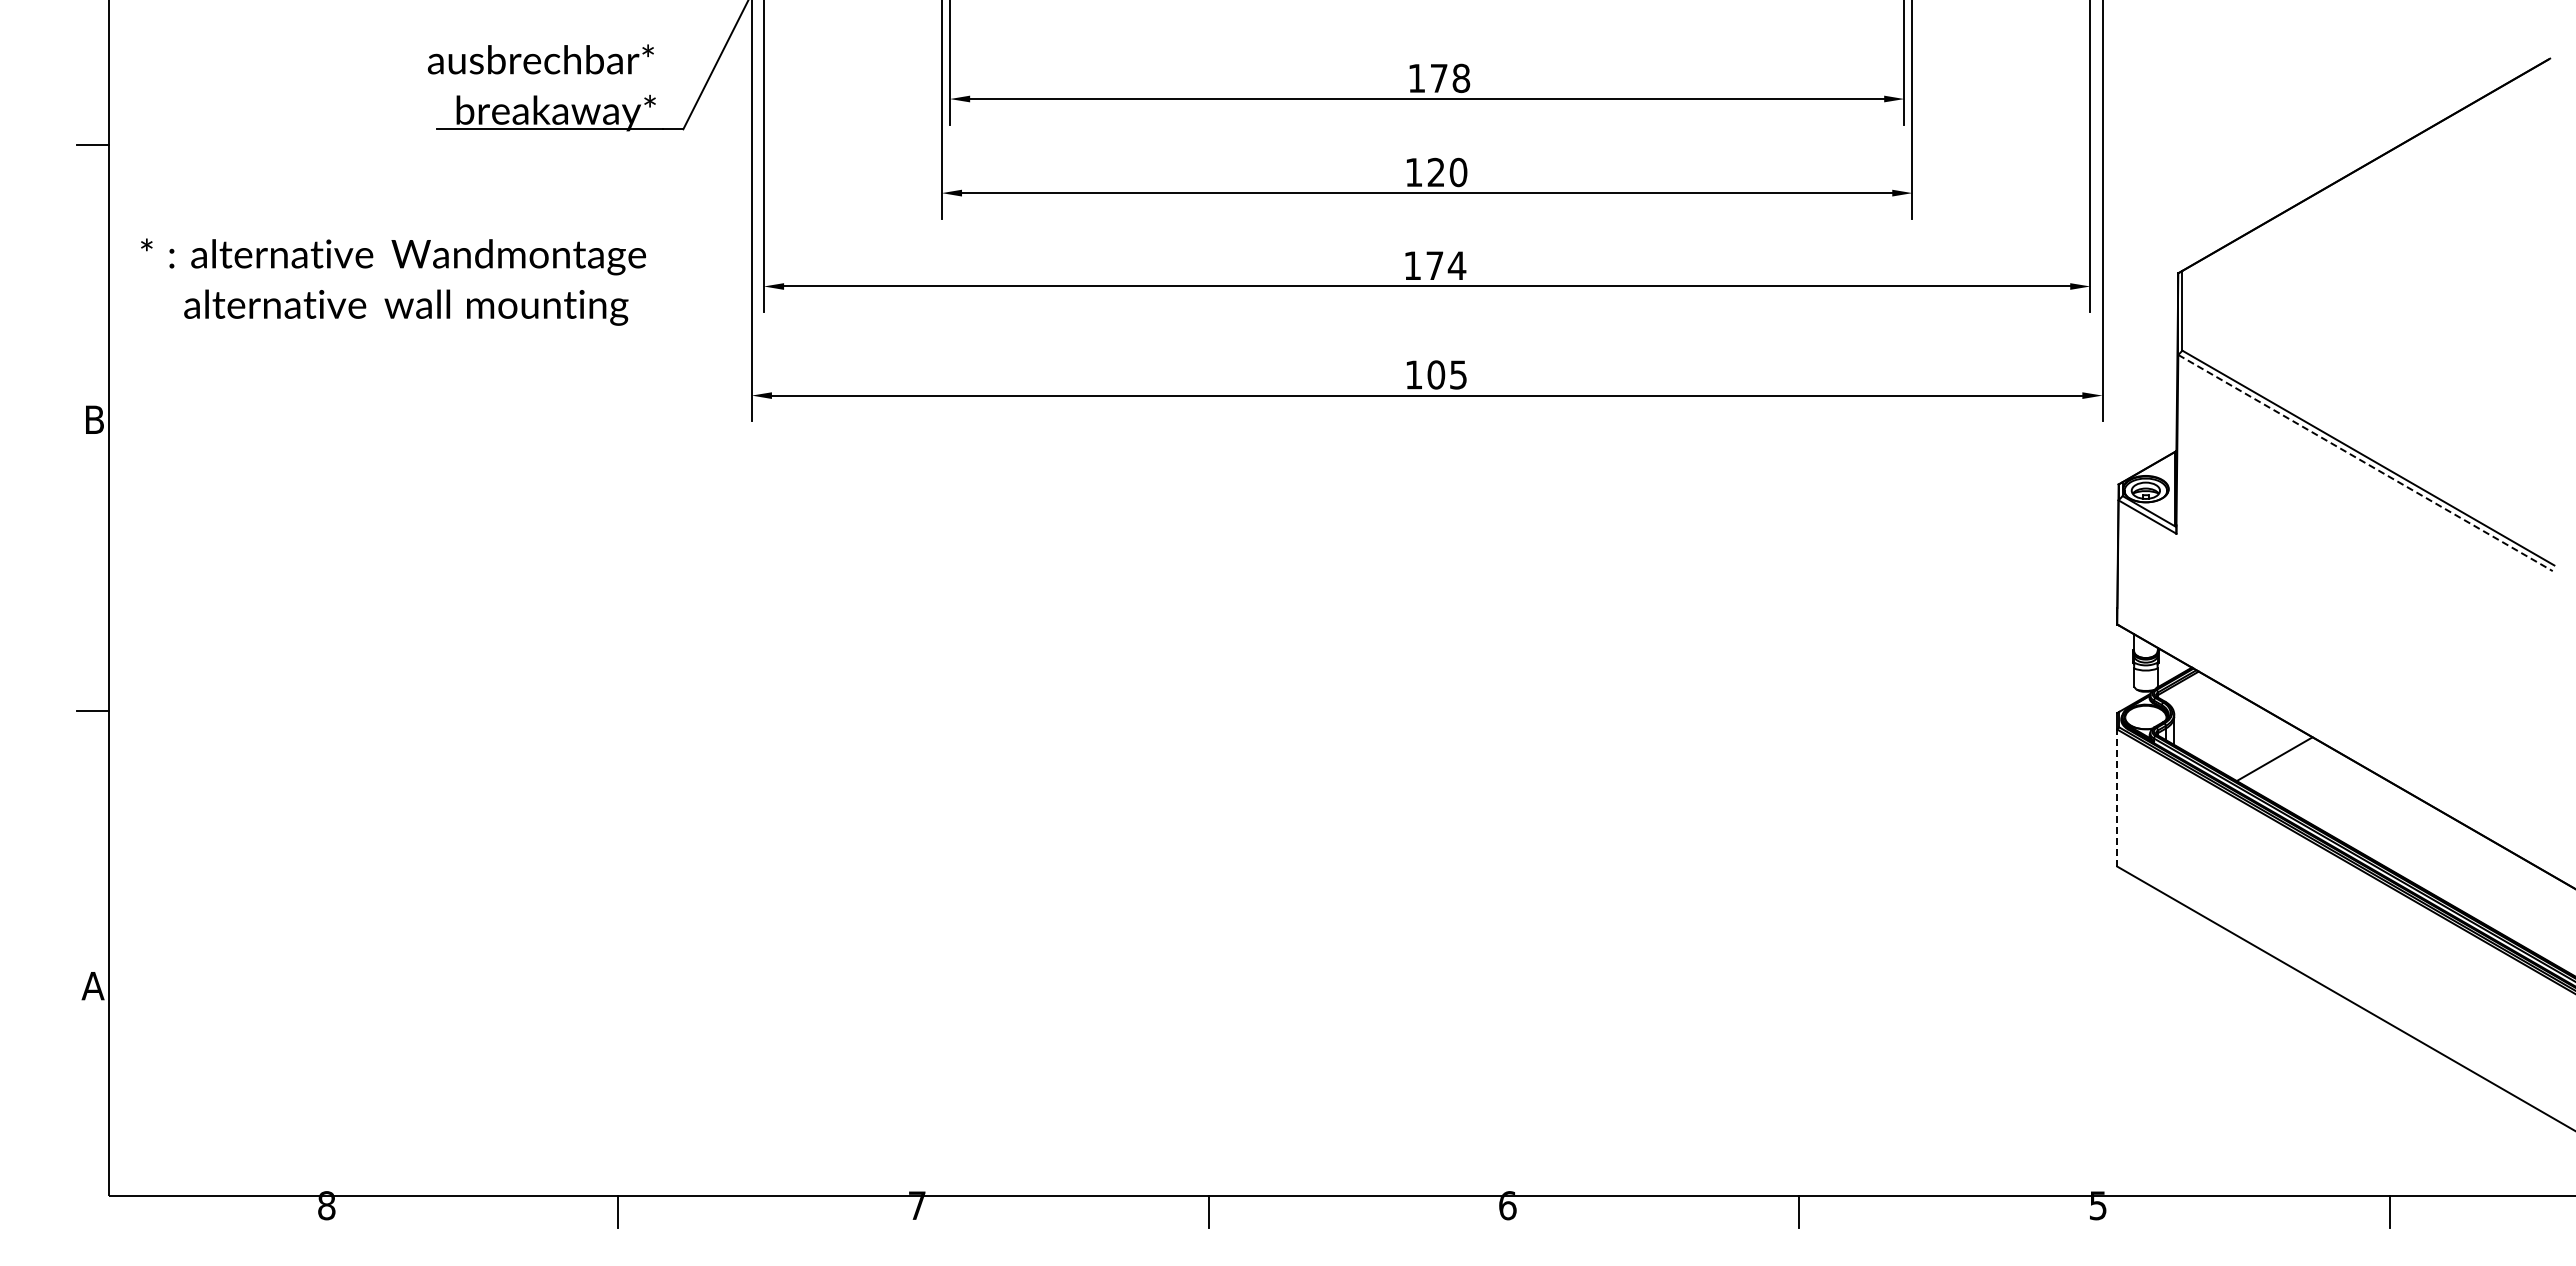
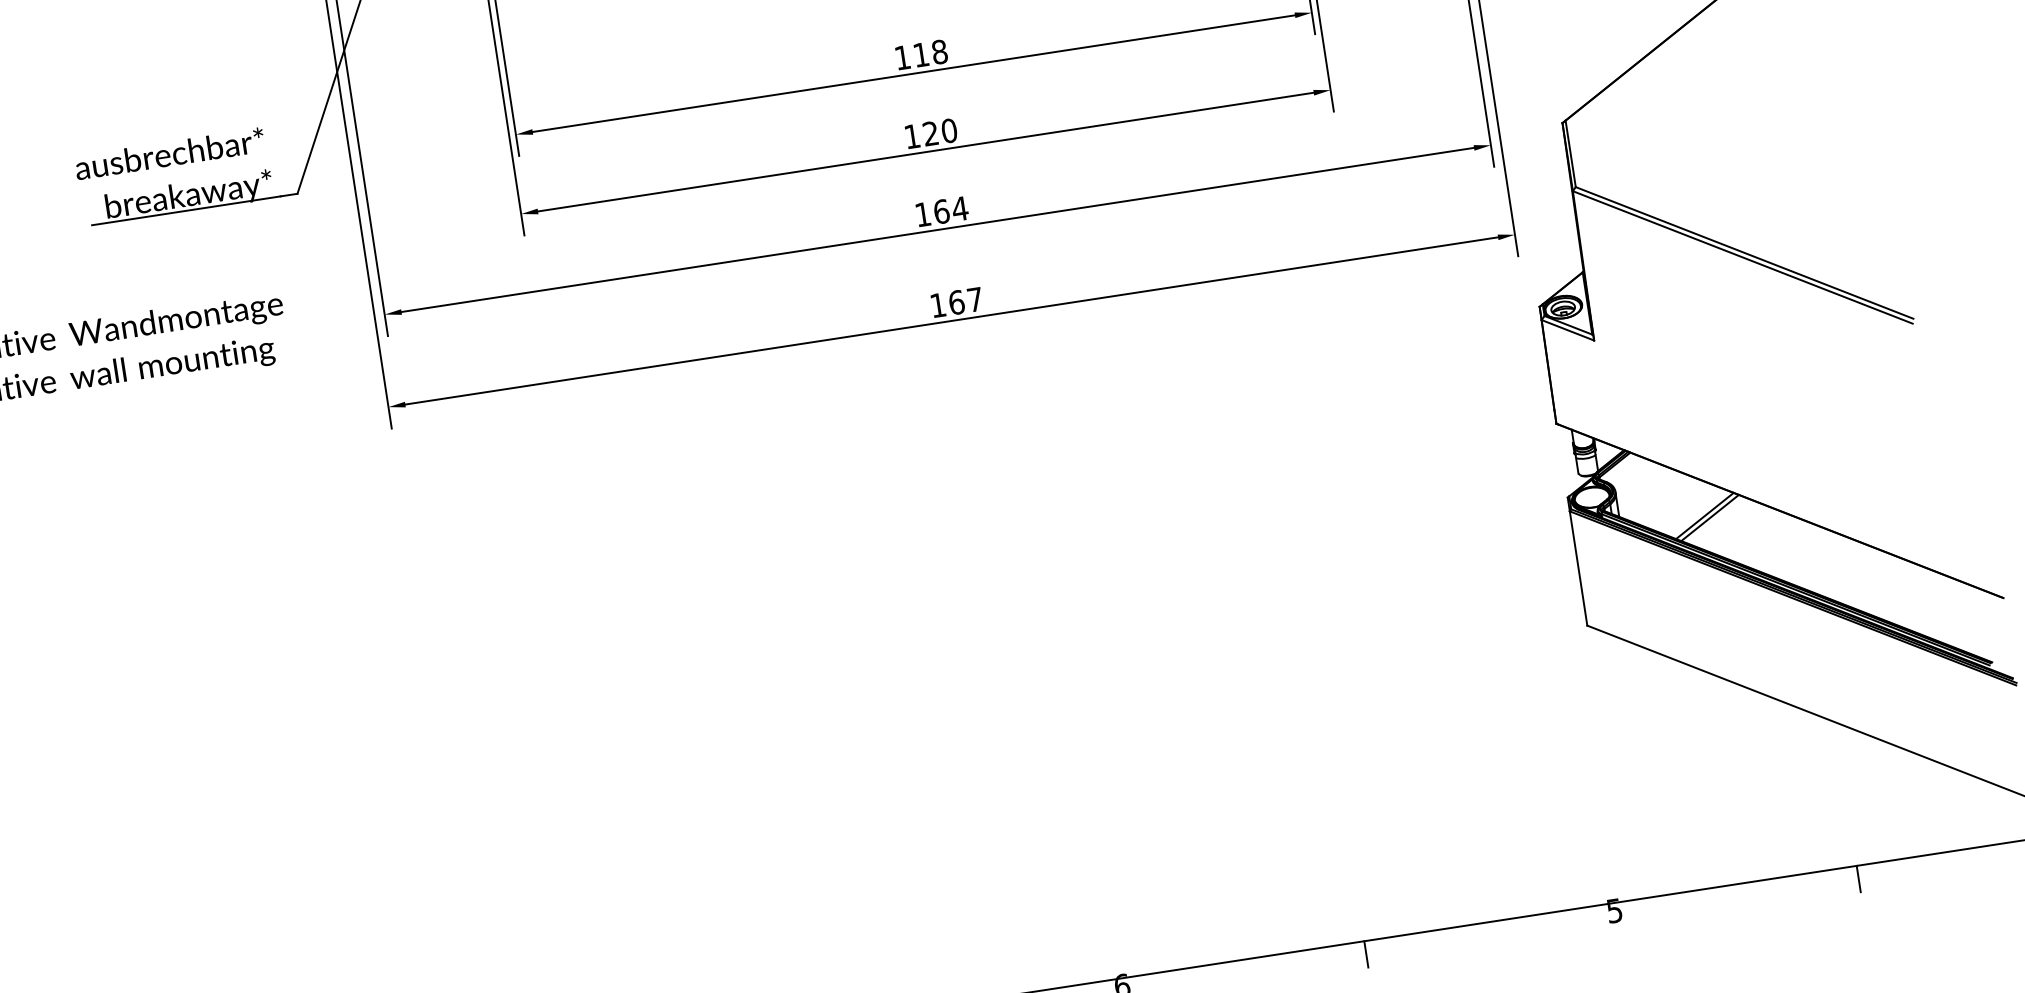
text: (1439, 78) -> (921, 54), 178 -> 118
text: (1434, 265) -> (941, 211), 174 -> 164
text: (1446, 374) -> (965, 300), 105 -> 167
line: (2365, 463) -> (1742, 257), dashed -> solid
line: (2280, 762) -> (1710, 518), added
line: (2117, 798) -> (1578, 568), dashed -> solid

